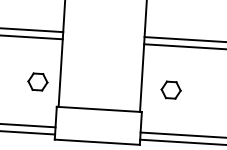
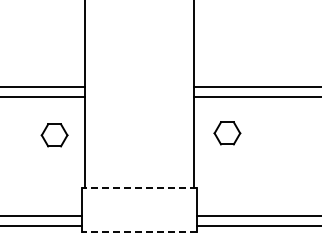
part: (37, 82) -> (54, 135), moved
part: (171, 90) -> (227, 133), moved
line: (98, 109) -> (138, 188), solid -> dashed
line: (96, 142) -> (138, 232), solid -> dashed

